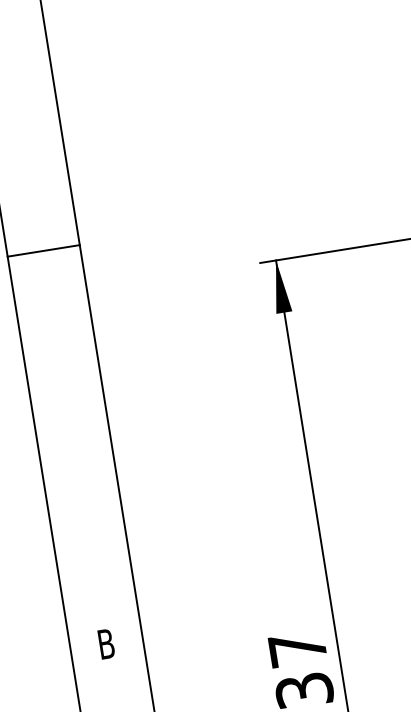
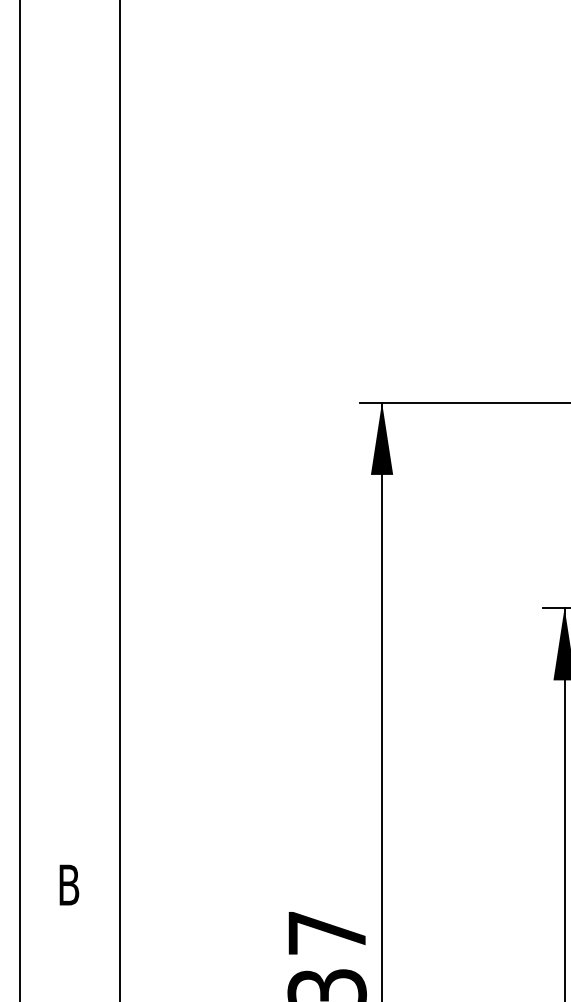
line: (43, 251) -> (69, 339), removed

